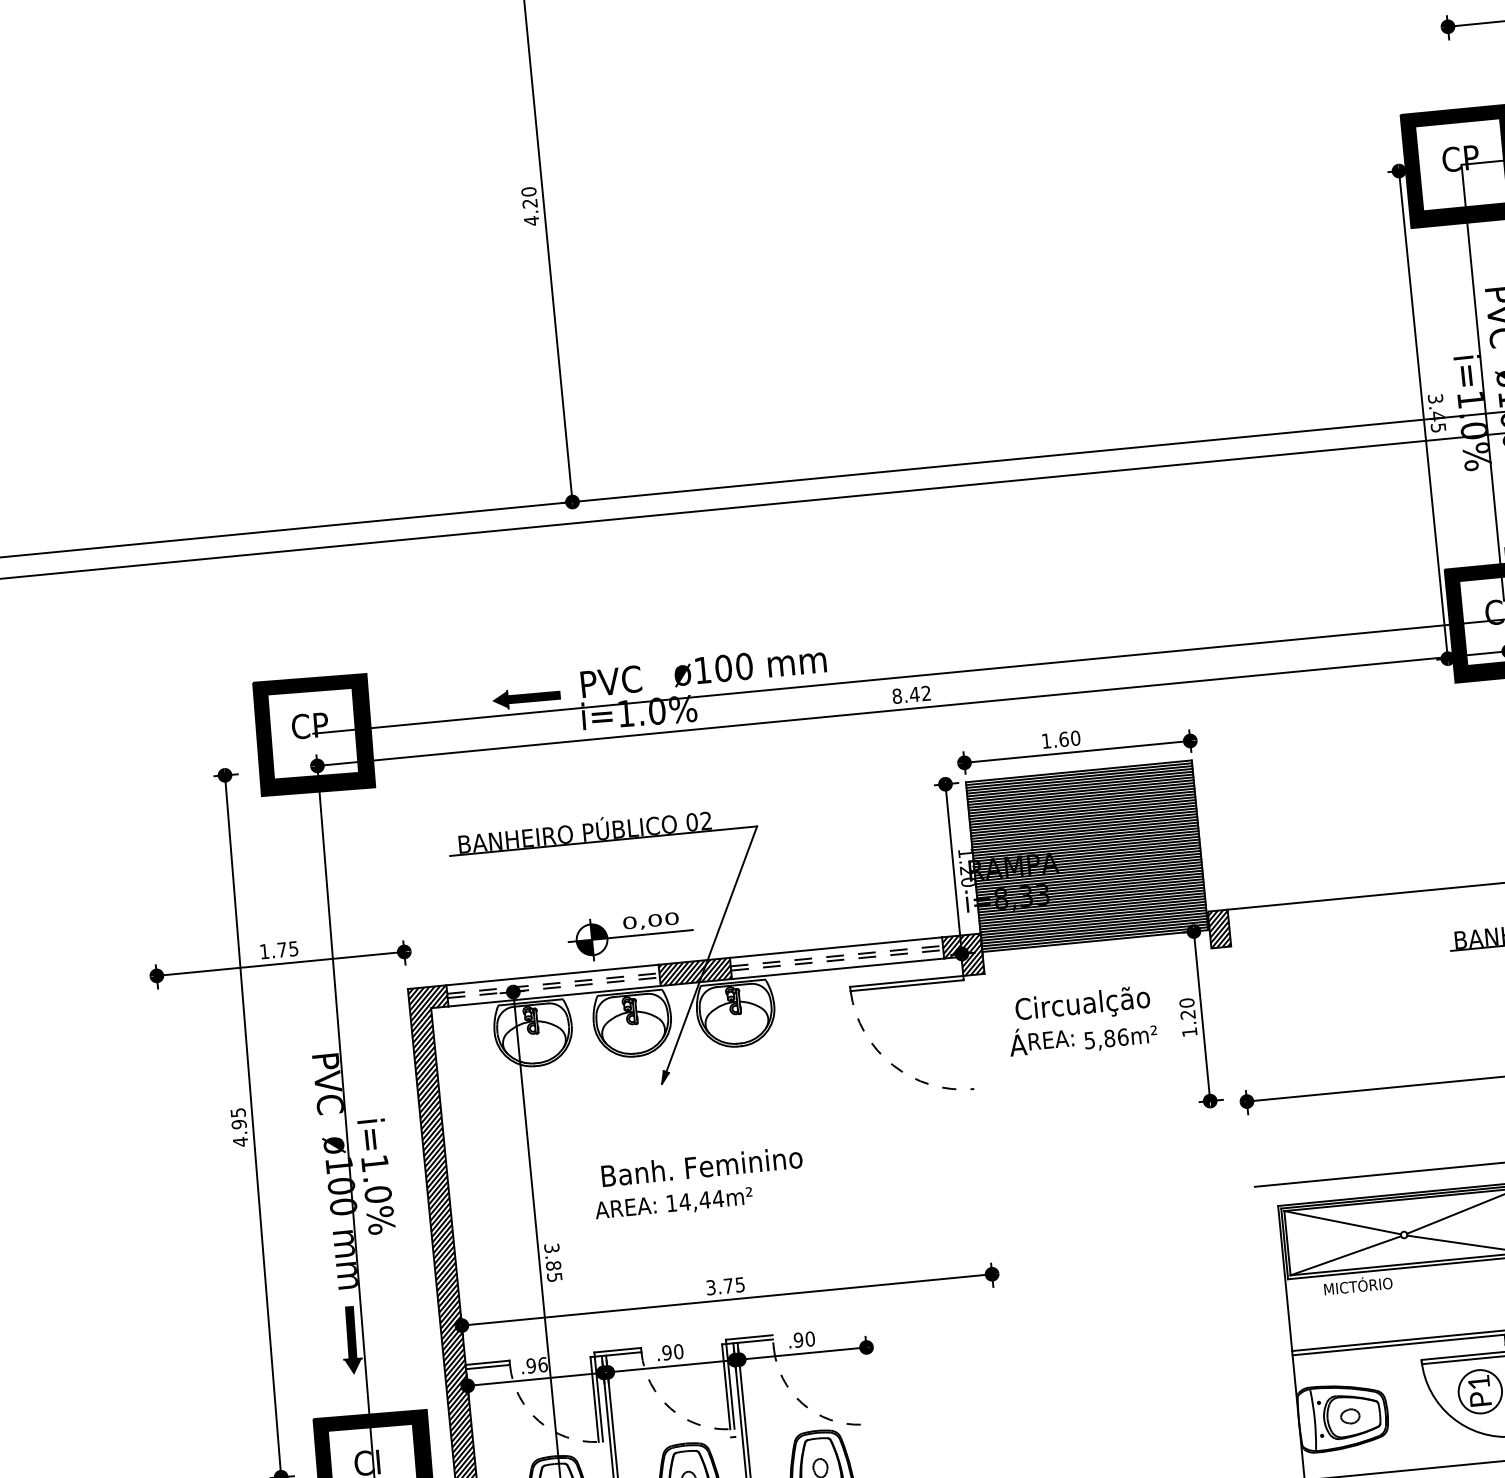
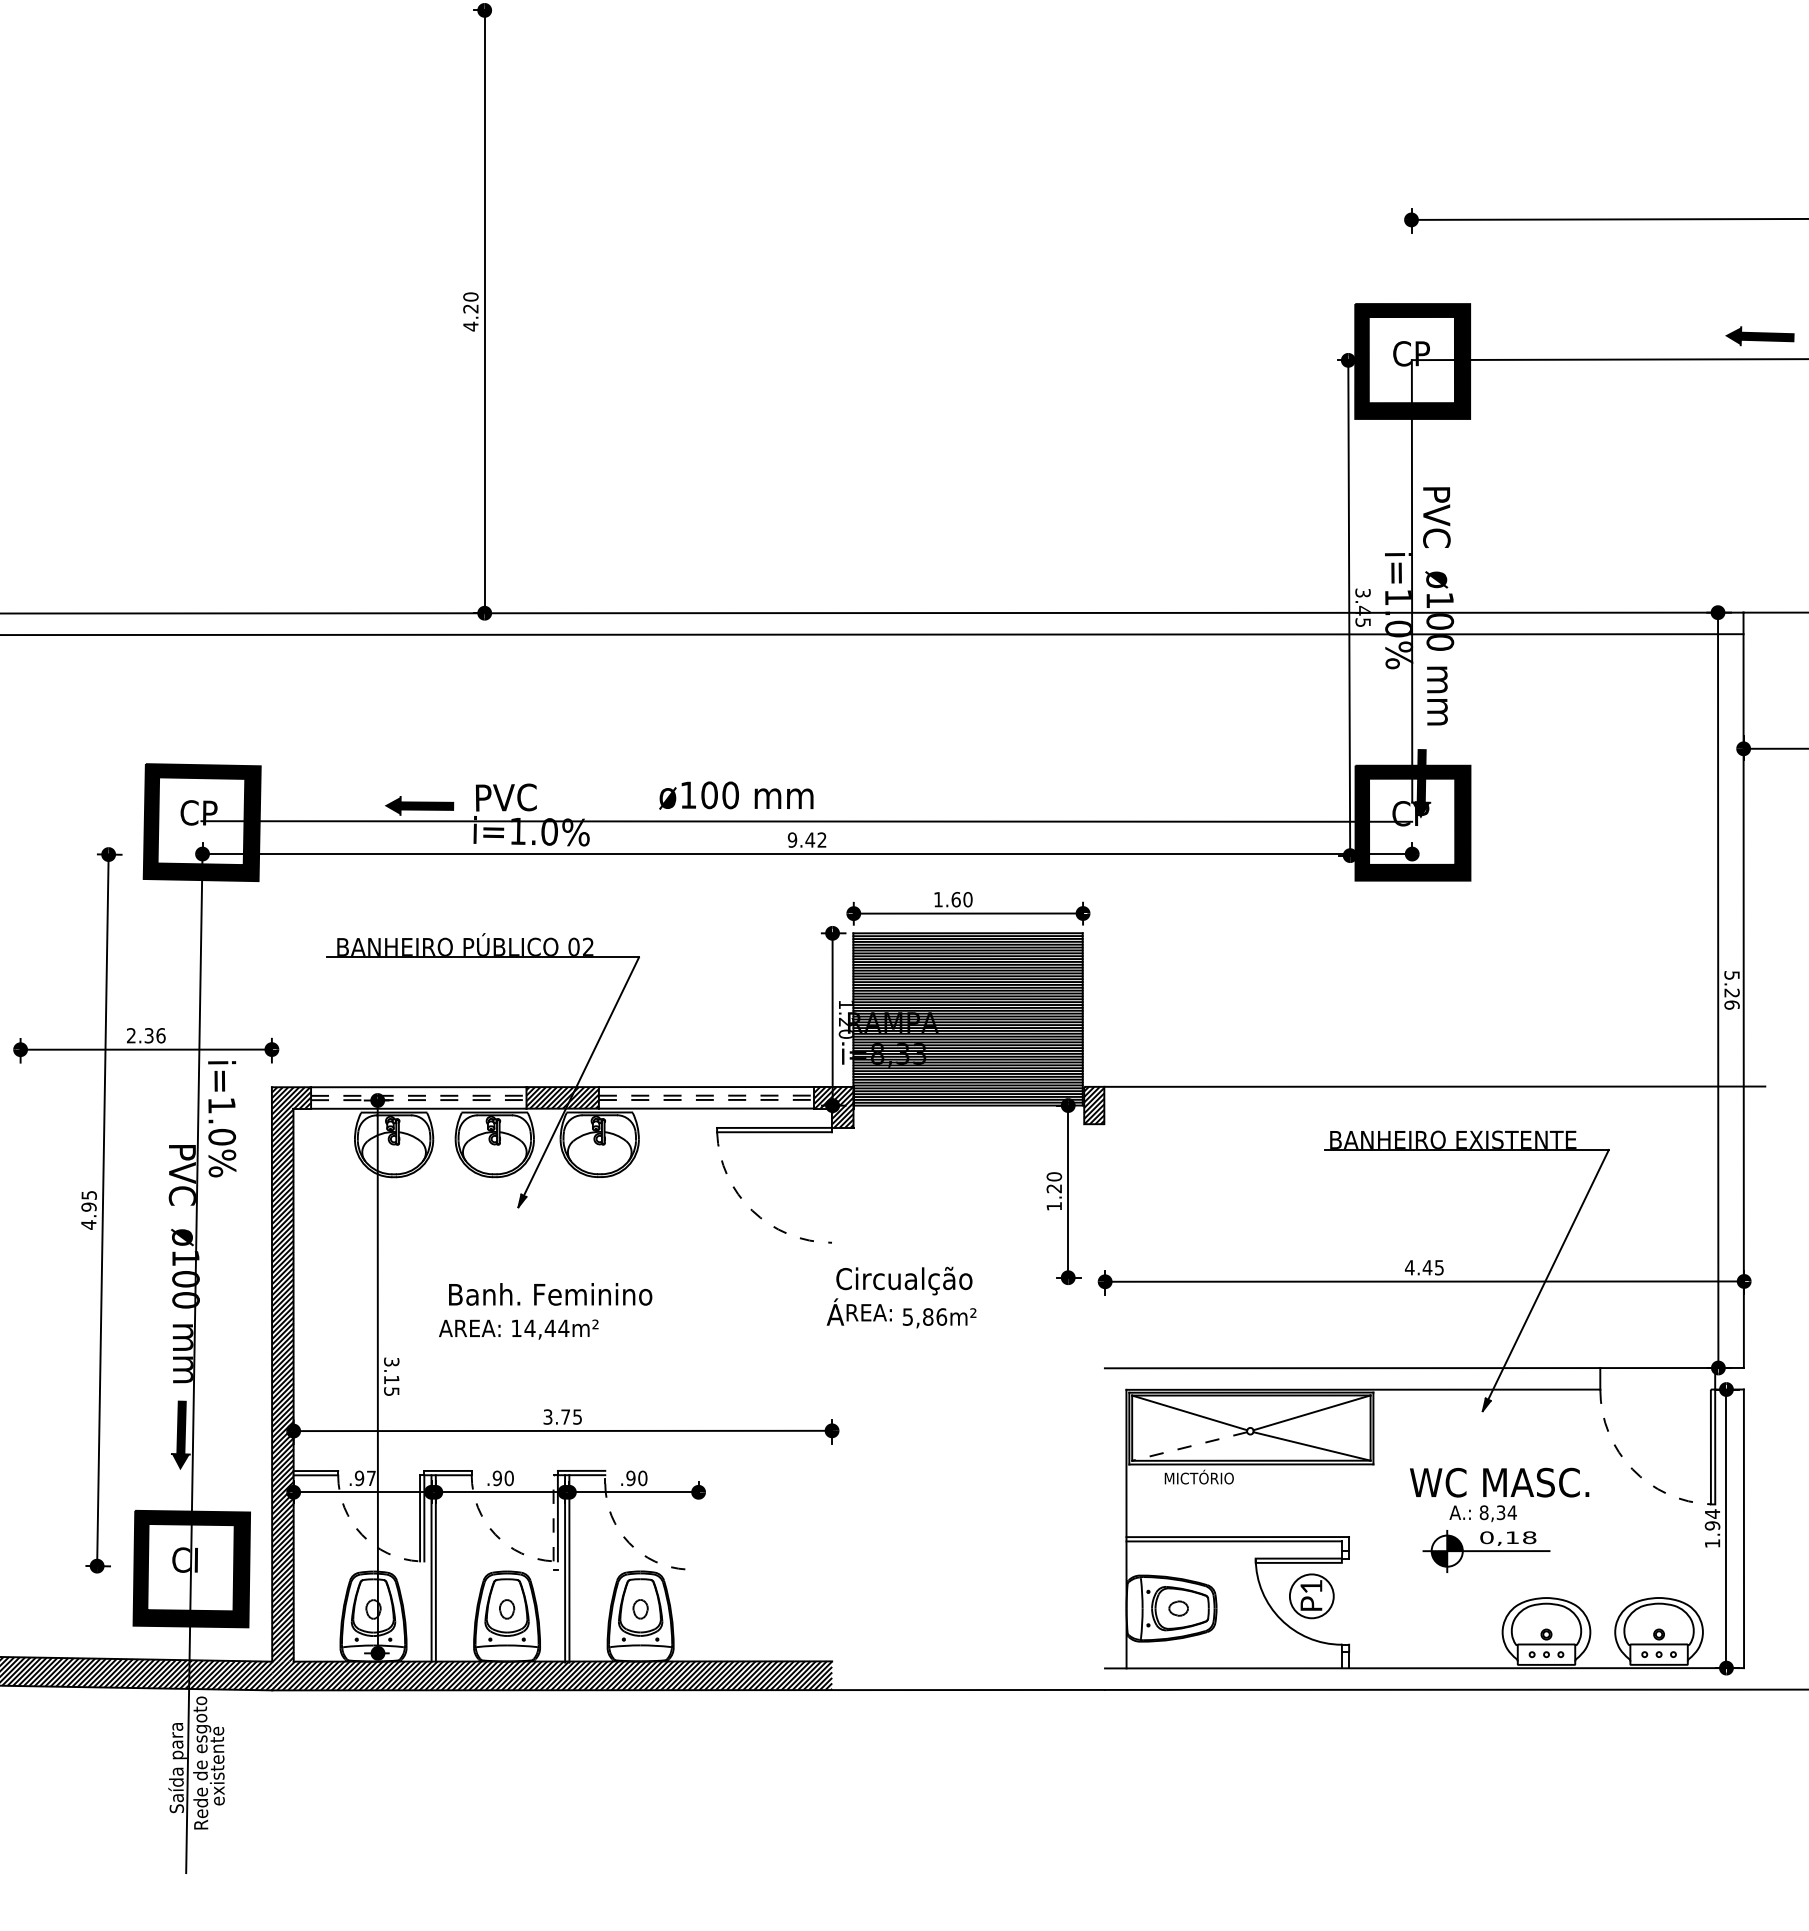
text: (750, 666) -> (736, 795), moved
text: (897, 695) -> (792, 839), 8.42 -> 9.42
part: (630, 935) -> (501, 1055), removed
text: (279, 949) -> (146, 1035), 1.75 -> 2.36
text: (1081, 1021) -> (901, 1297), moved
text: (376, 1177) -> (222, 1119), moved
line: (1345, 1255) -> (1189, 1446), solid -> dashed
text: (553, 1265) -> (391, 1379), 3.85 -> 3.15
text: (543, 1364) -> (371, 1478), .96 -> .97
line: (726, 1386) -> (553, 1517), solid -> dashed

